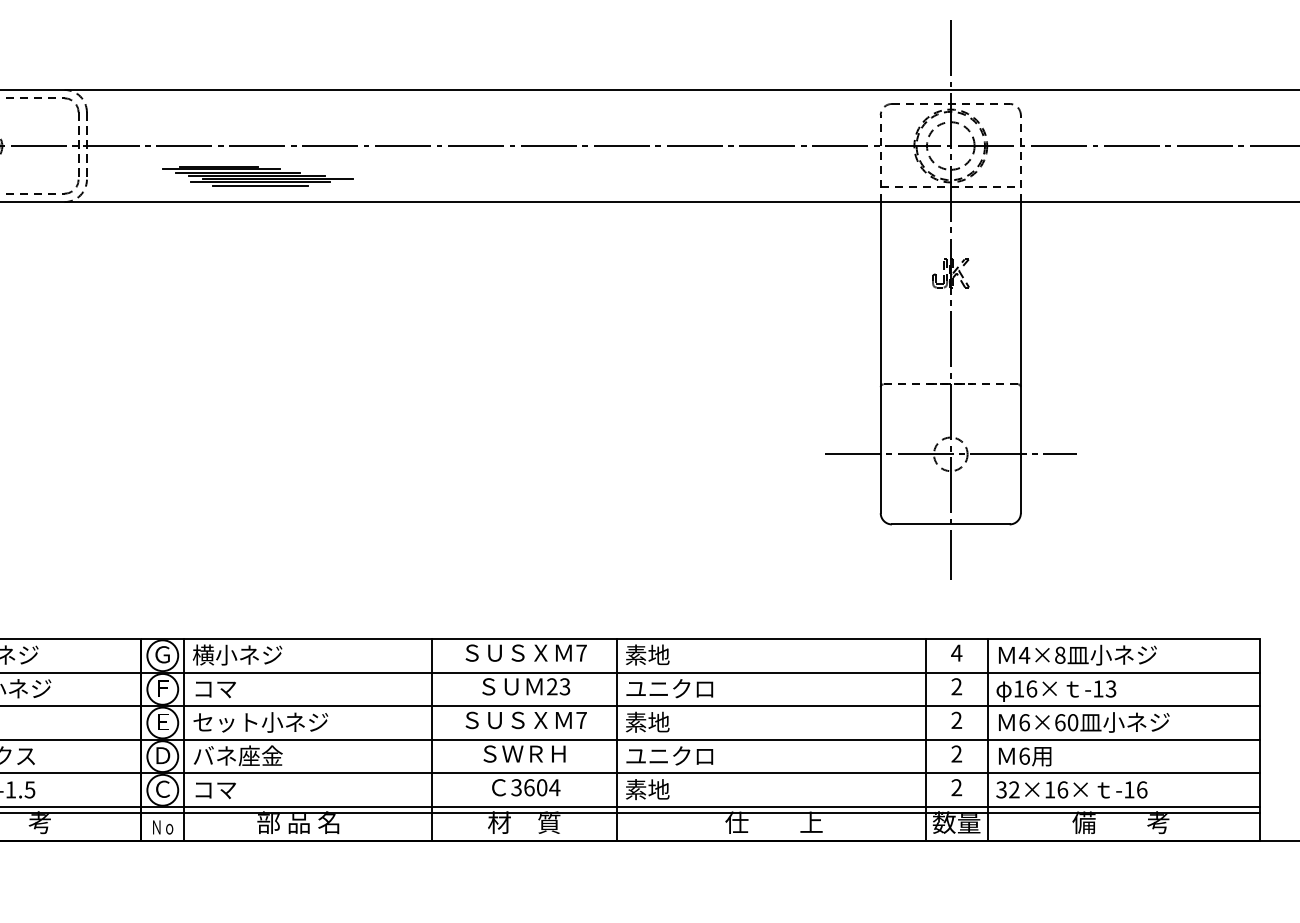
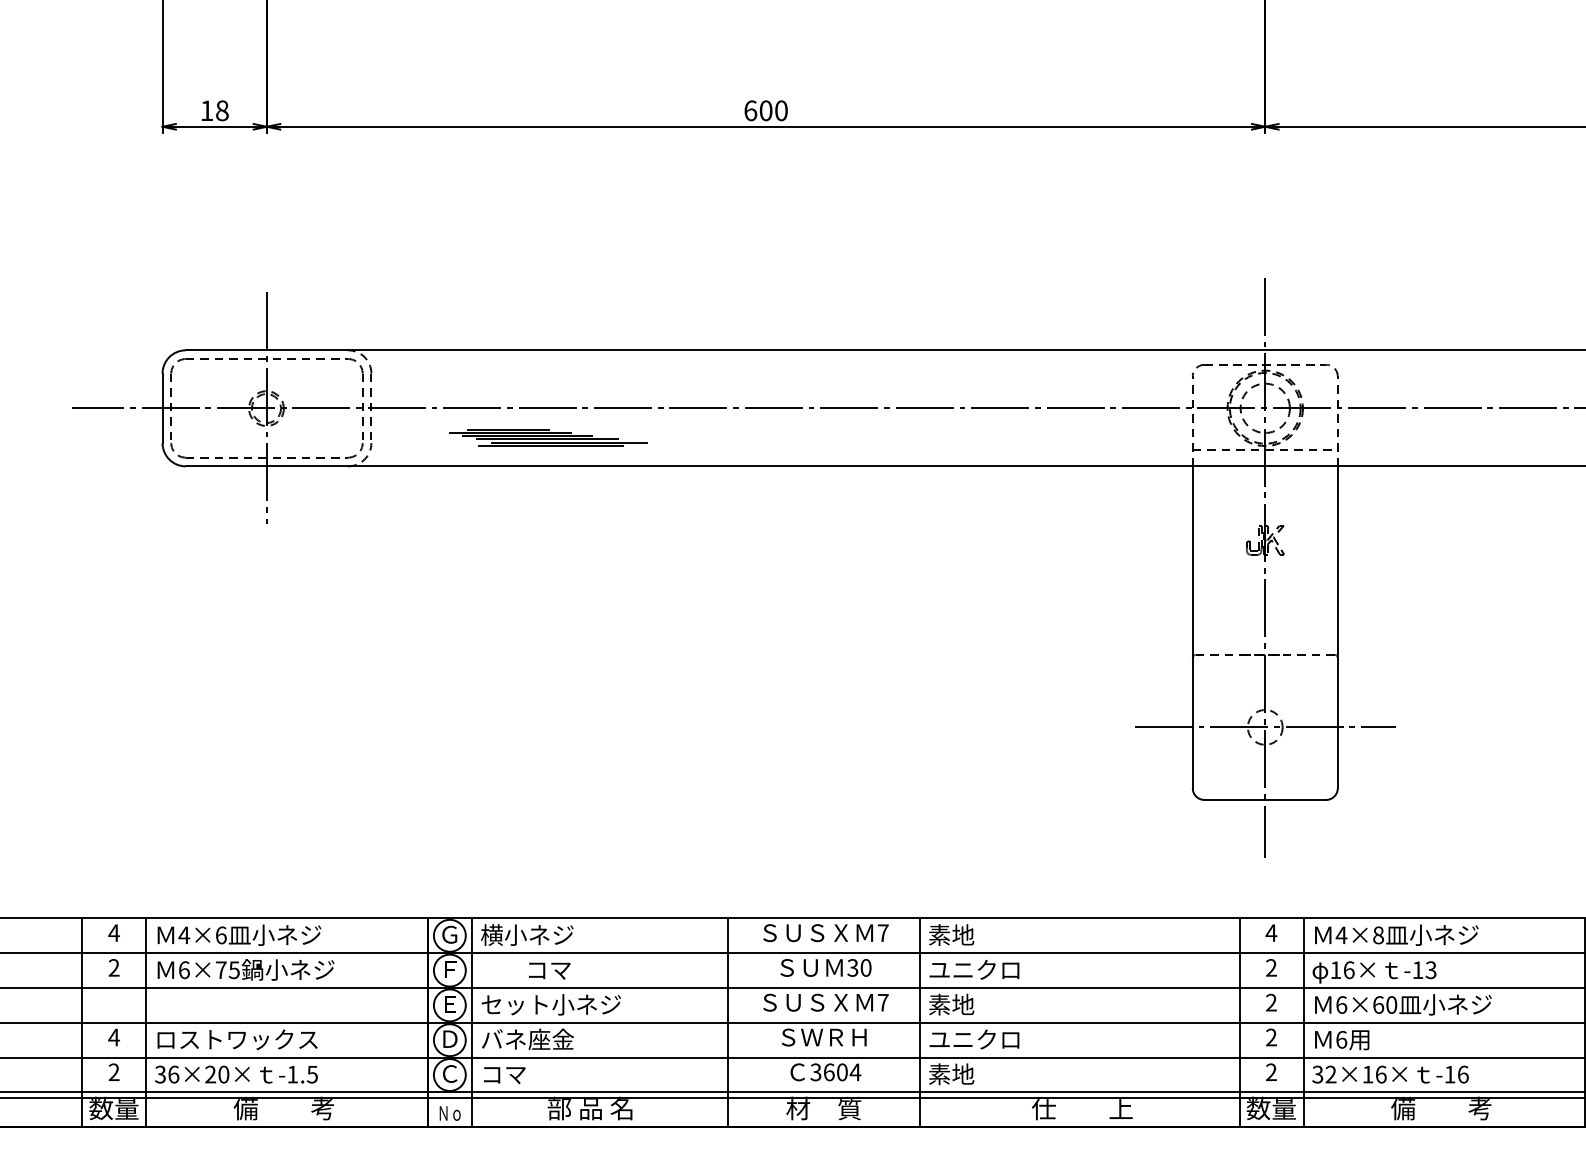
line: (260, 185) -> (550, 449), removed
text: (558, 686) -> (859, 967), 23 -> 30
text: (215, 689) -> (549, 970), moved

